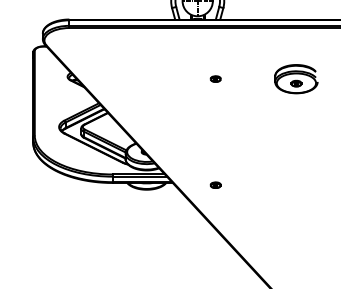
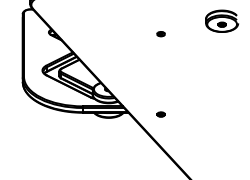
part: (296, 79) -> (222, 21), moved

